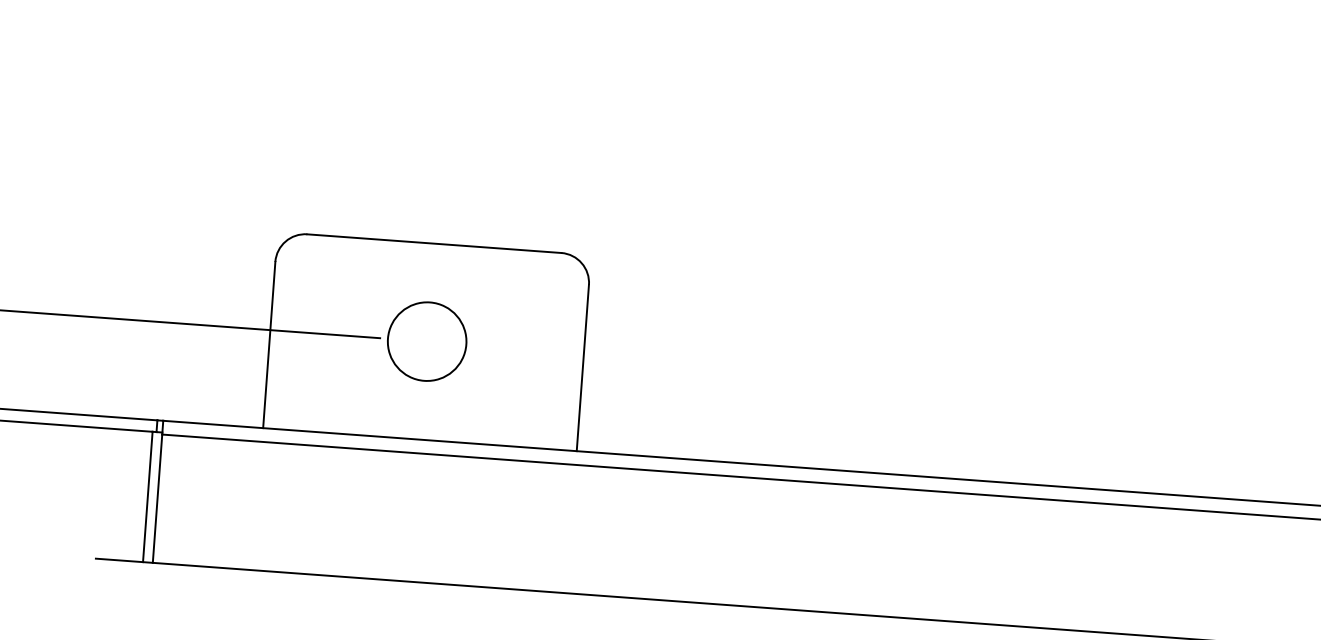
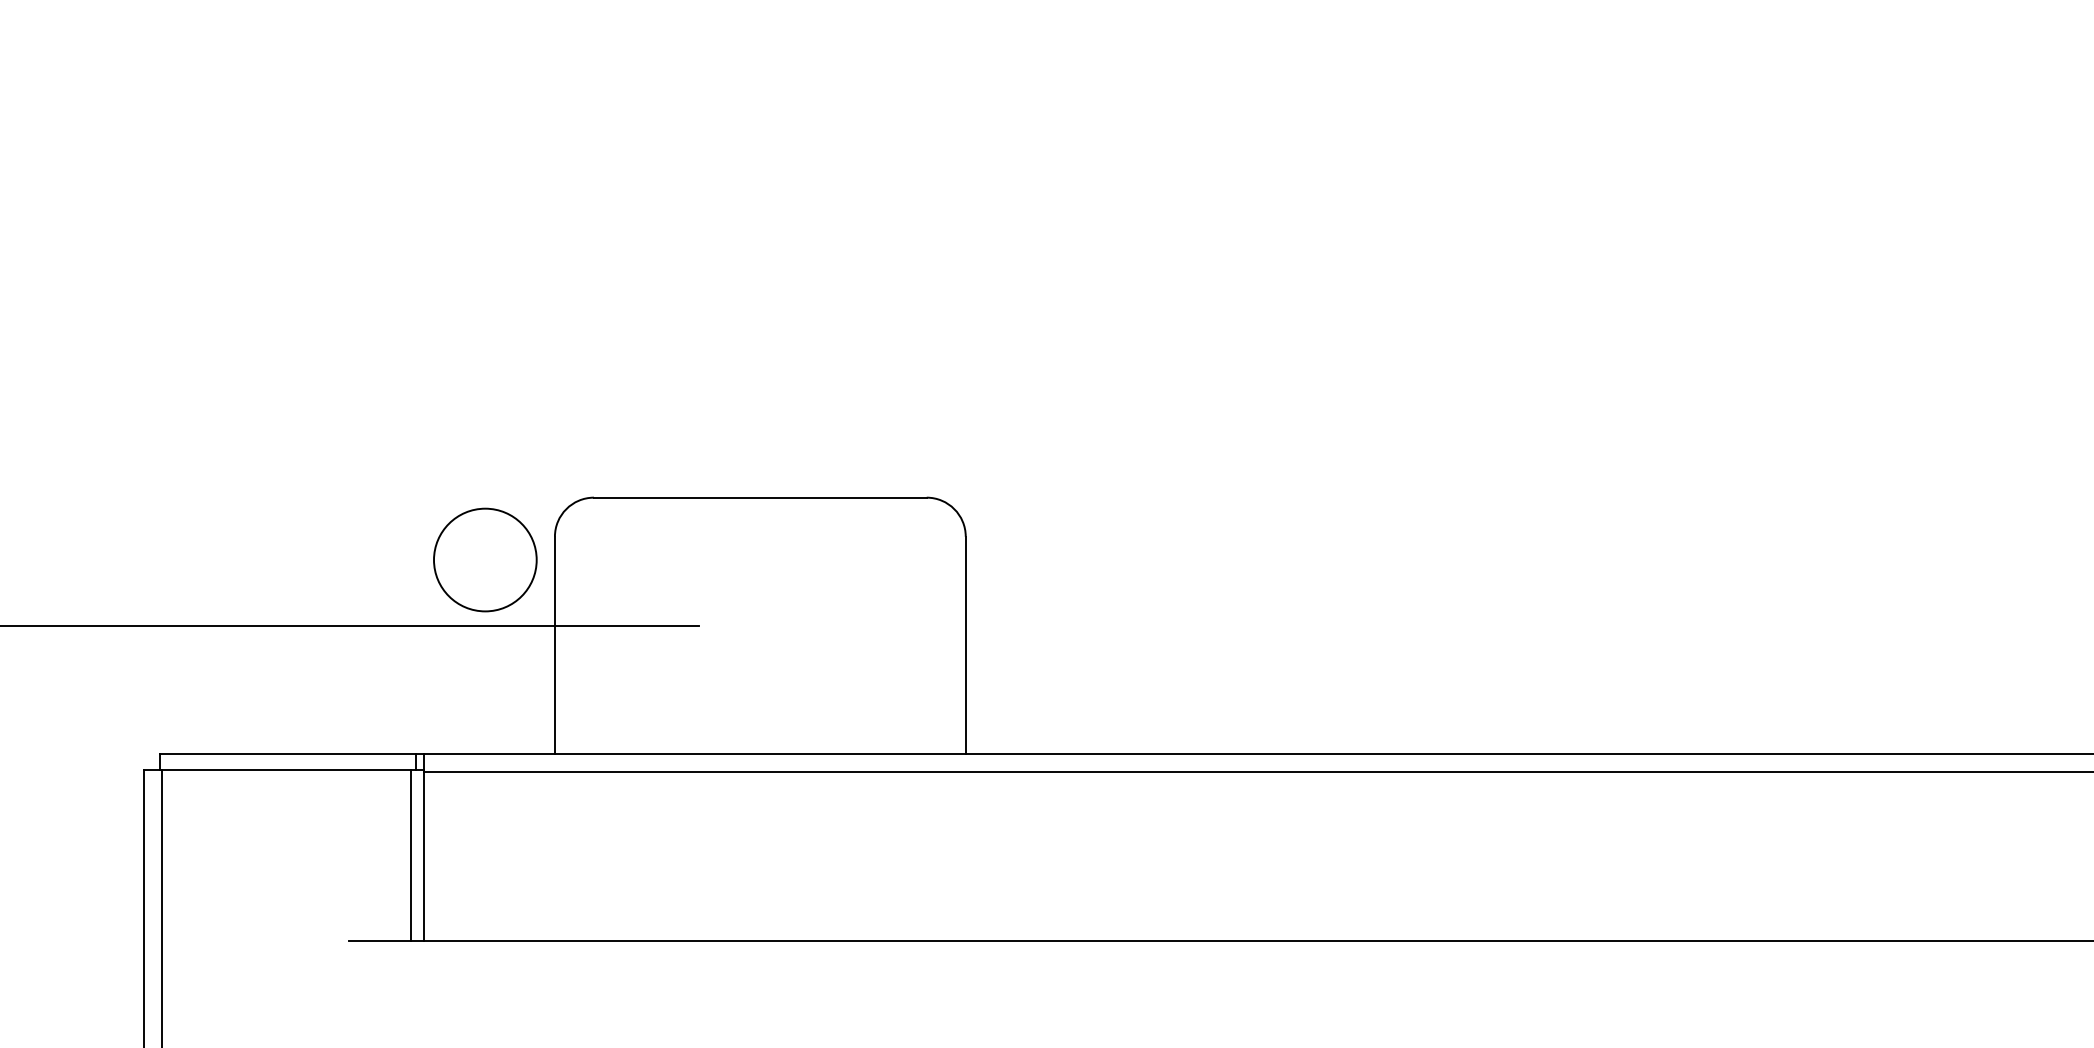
circle: (427, 341) -> (485, 559), moved

